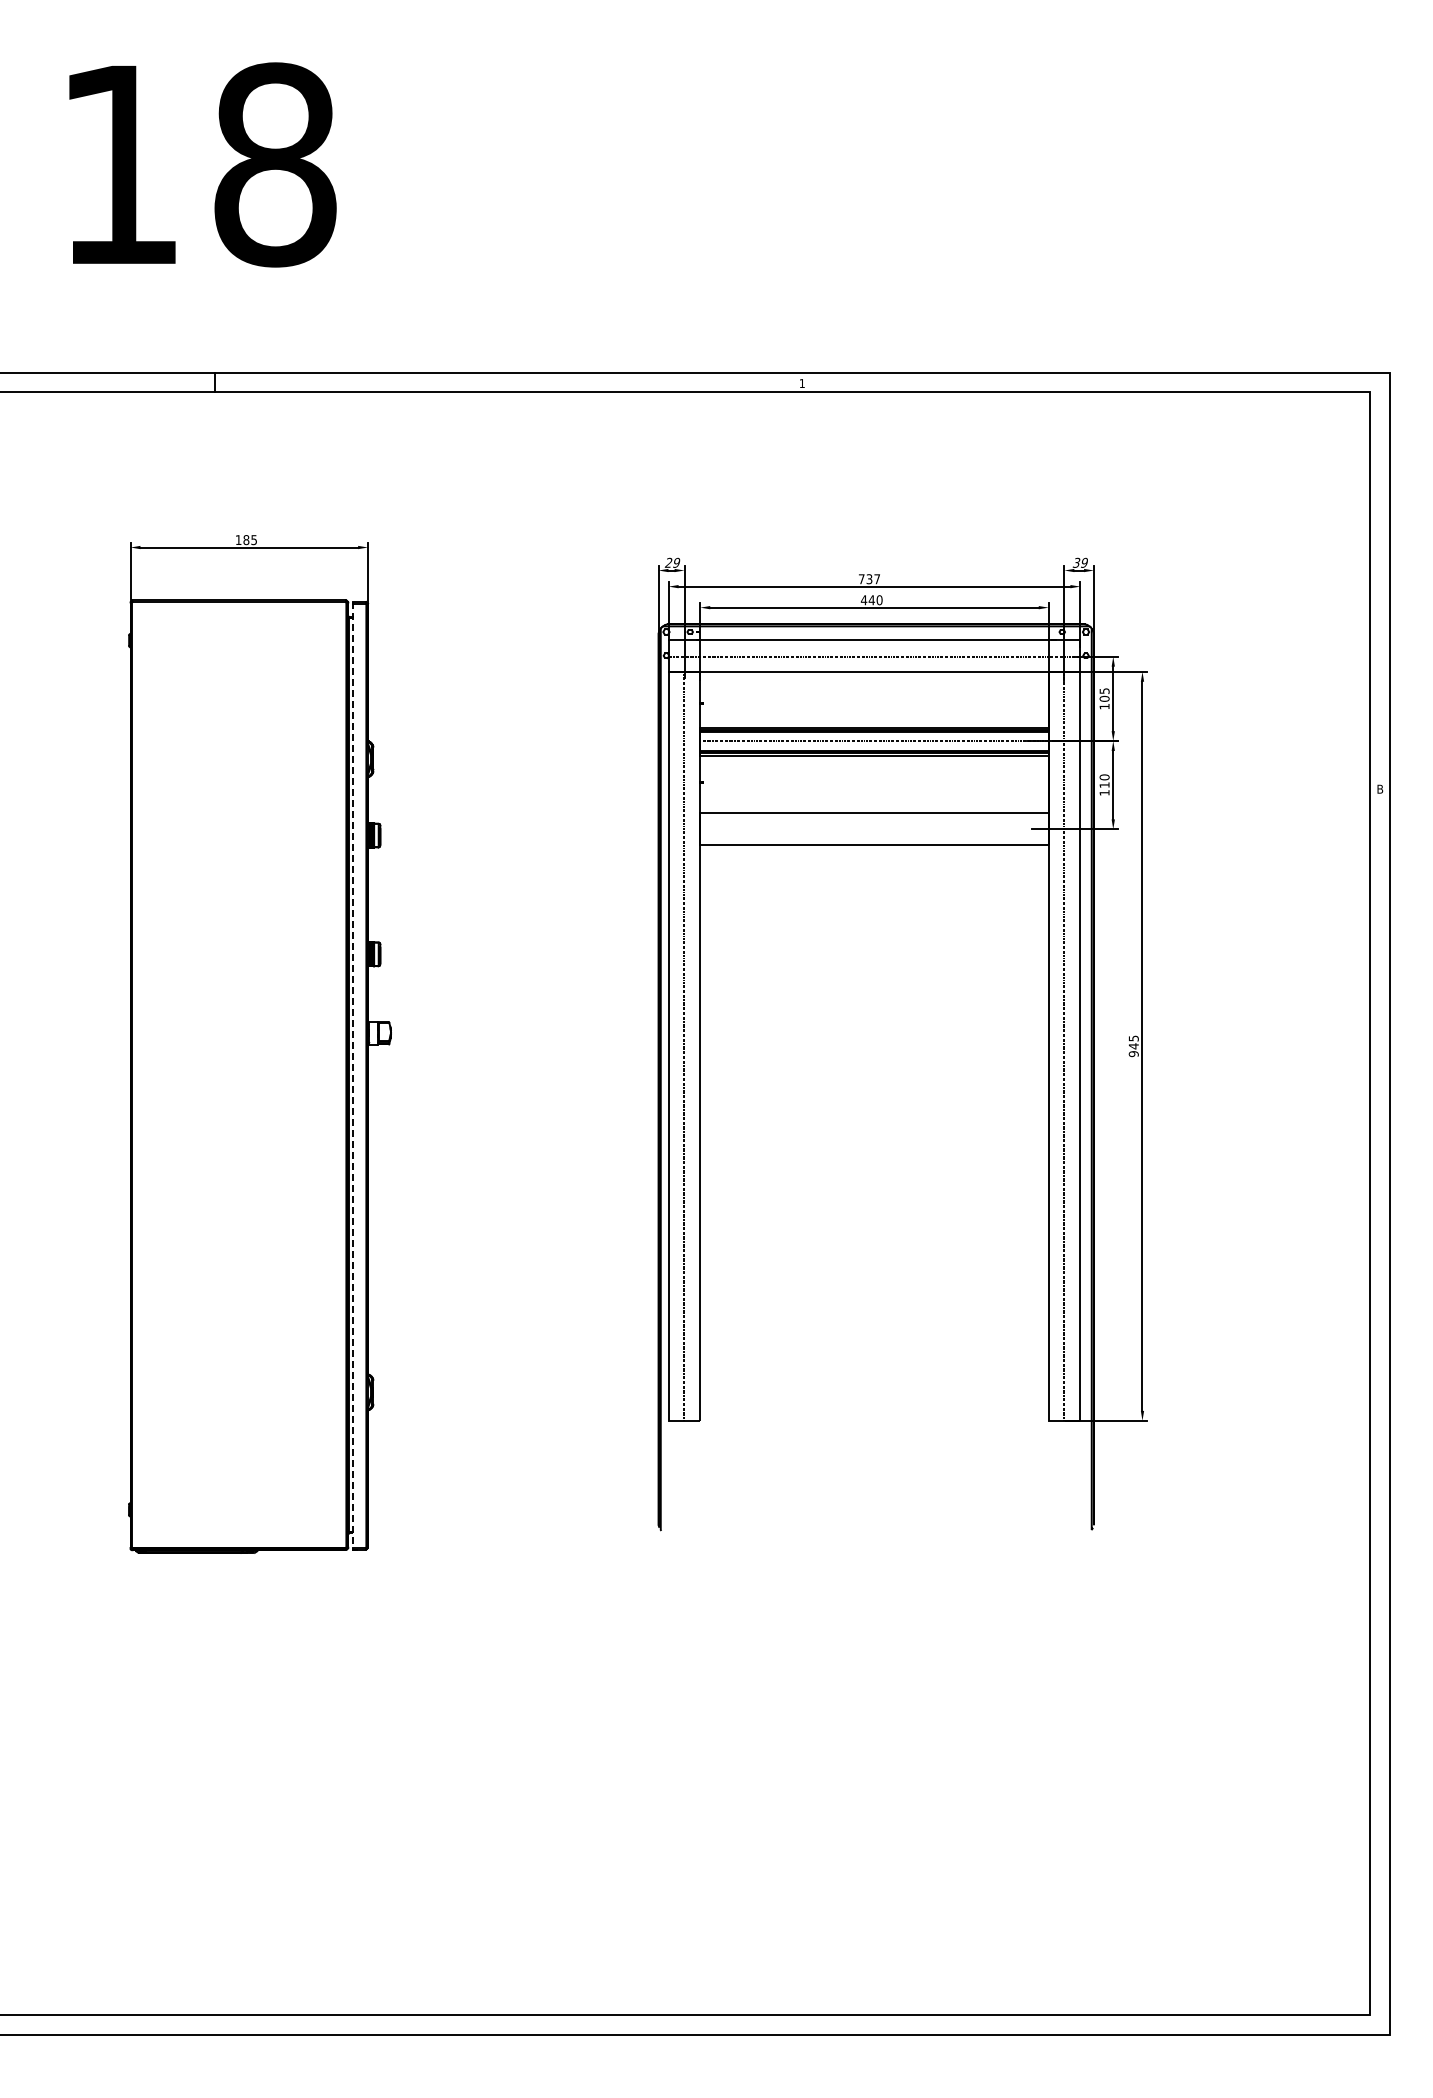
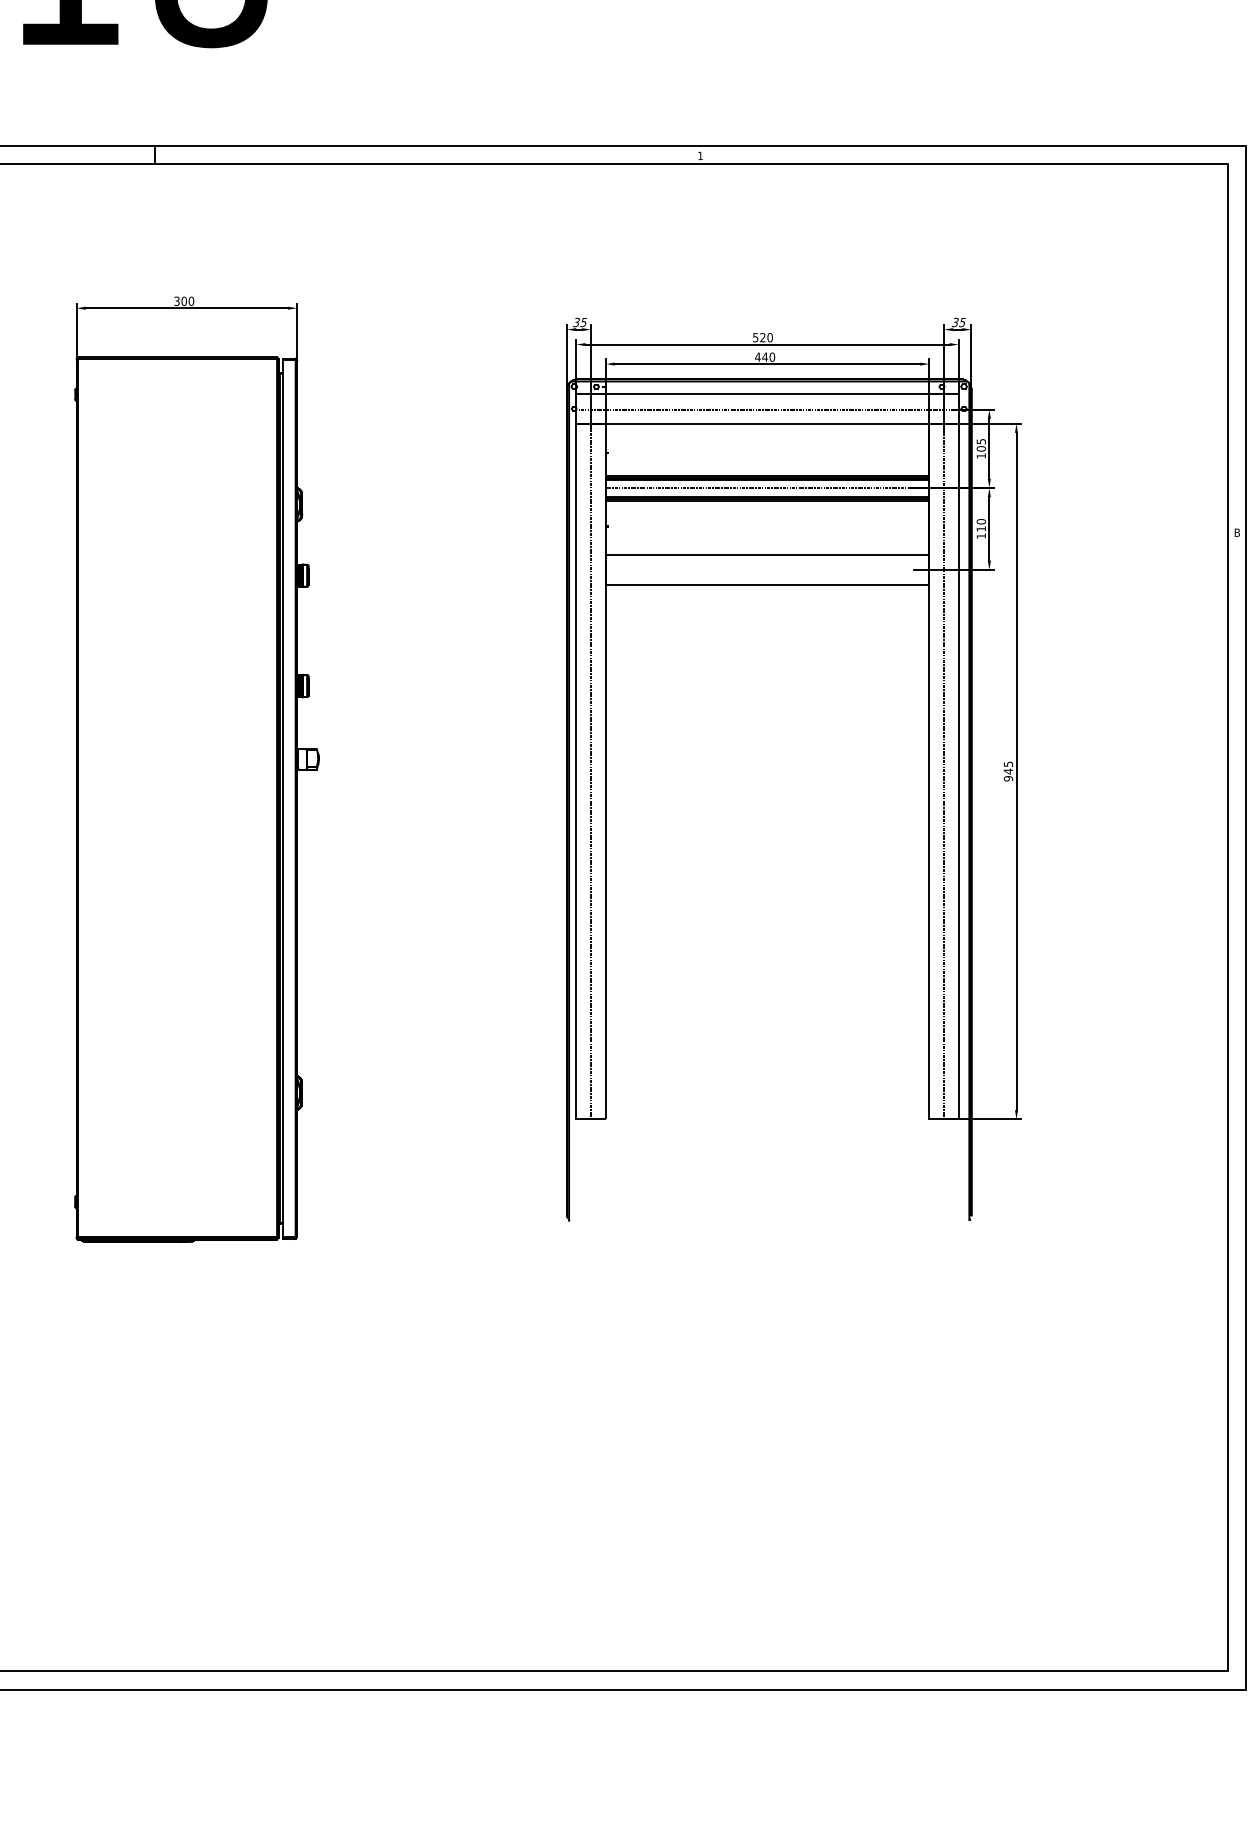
text: (246, 540) -> (184, 301), 185 -> 300
text: (672, 562) -> (579, 322), 29 -> 35
text: (1083, 562) -> (961, 322), 39 -> 35
text: (869, 579) -> (762, 337), 737 -> 520
line: (353, 1075) -> (283, 798), dashed -> solid

